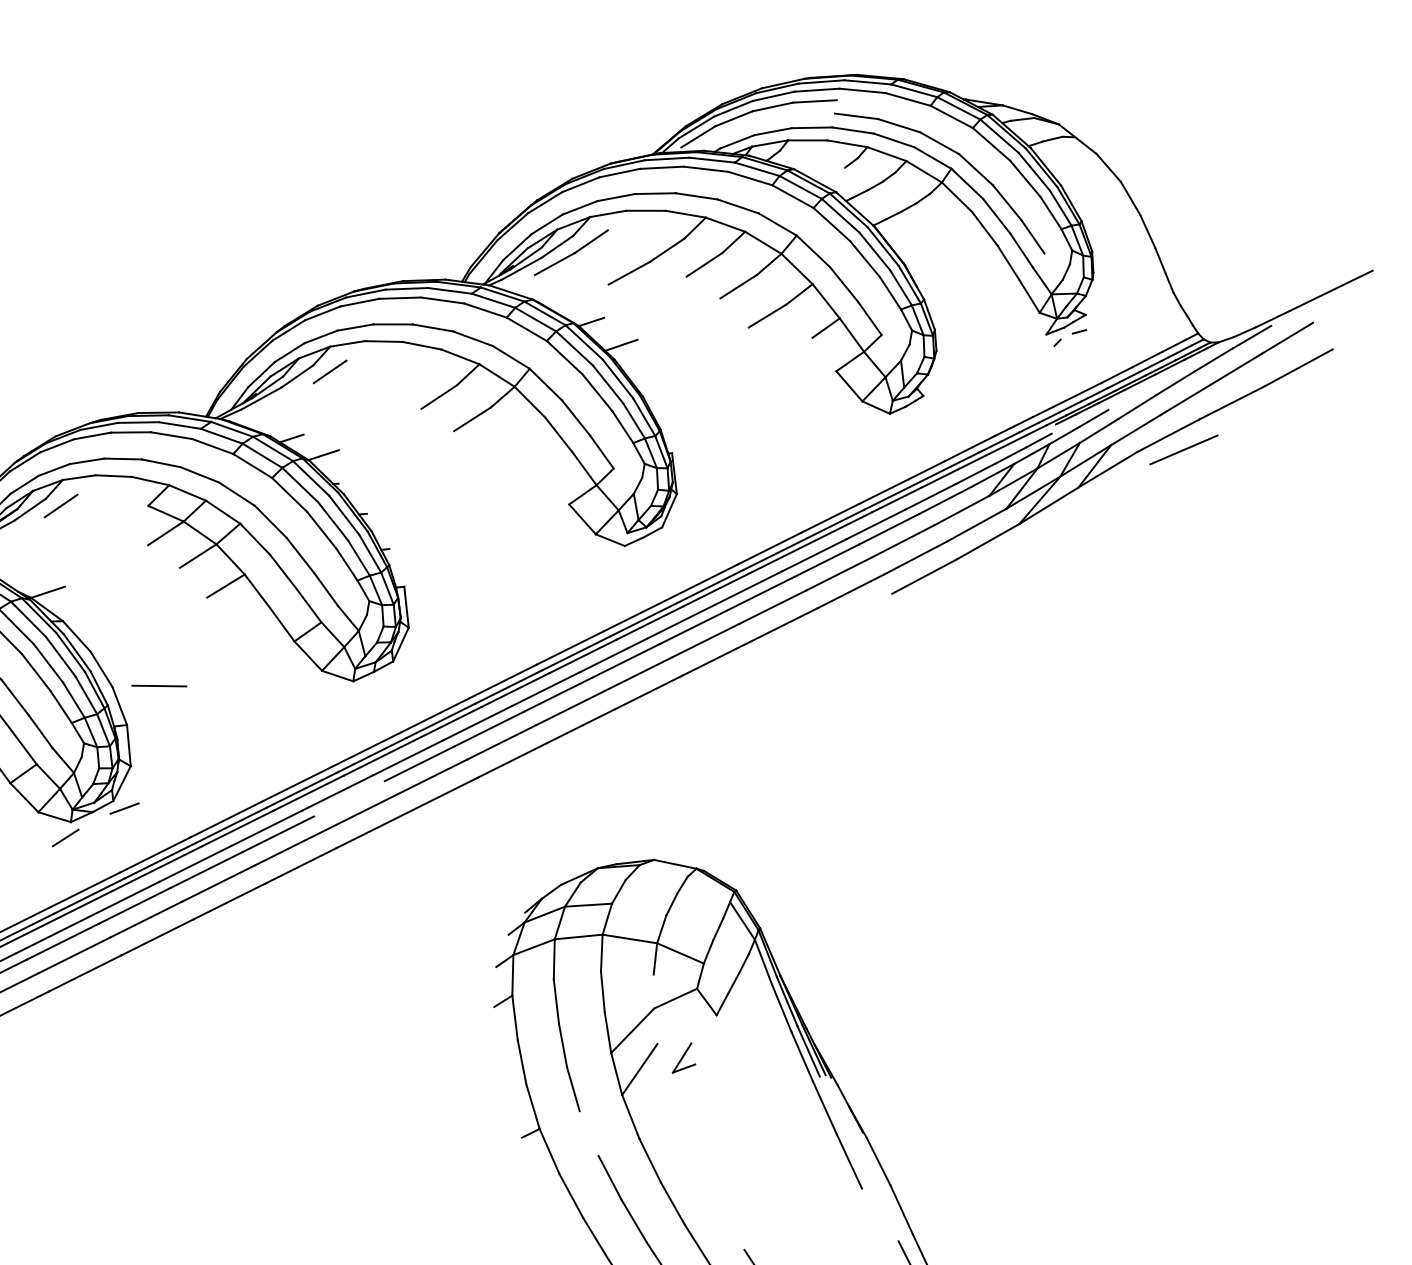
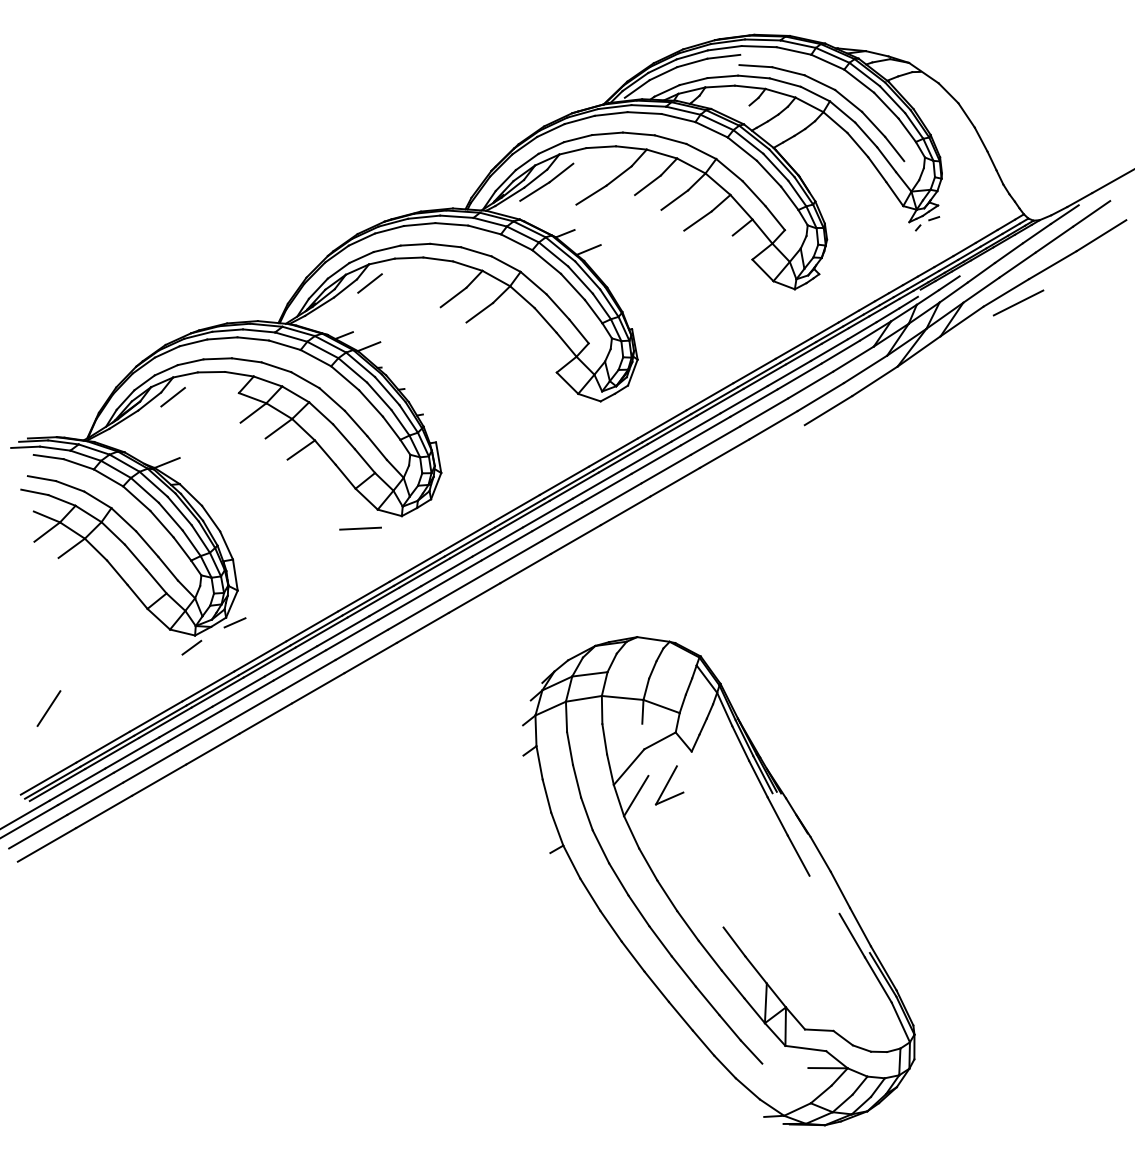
line: (159, 685) -> (360, 528), moved
line: (349, 799) -> (404, 605), added
part: (684, 1058) -> (669, 785), size x1.67
line: (588, 1133) -> (600, 846), added

